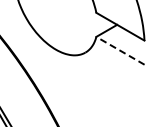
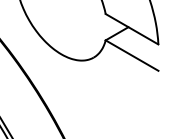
line: (120, 50) -> (132, 55), dashed -> solid

